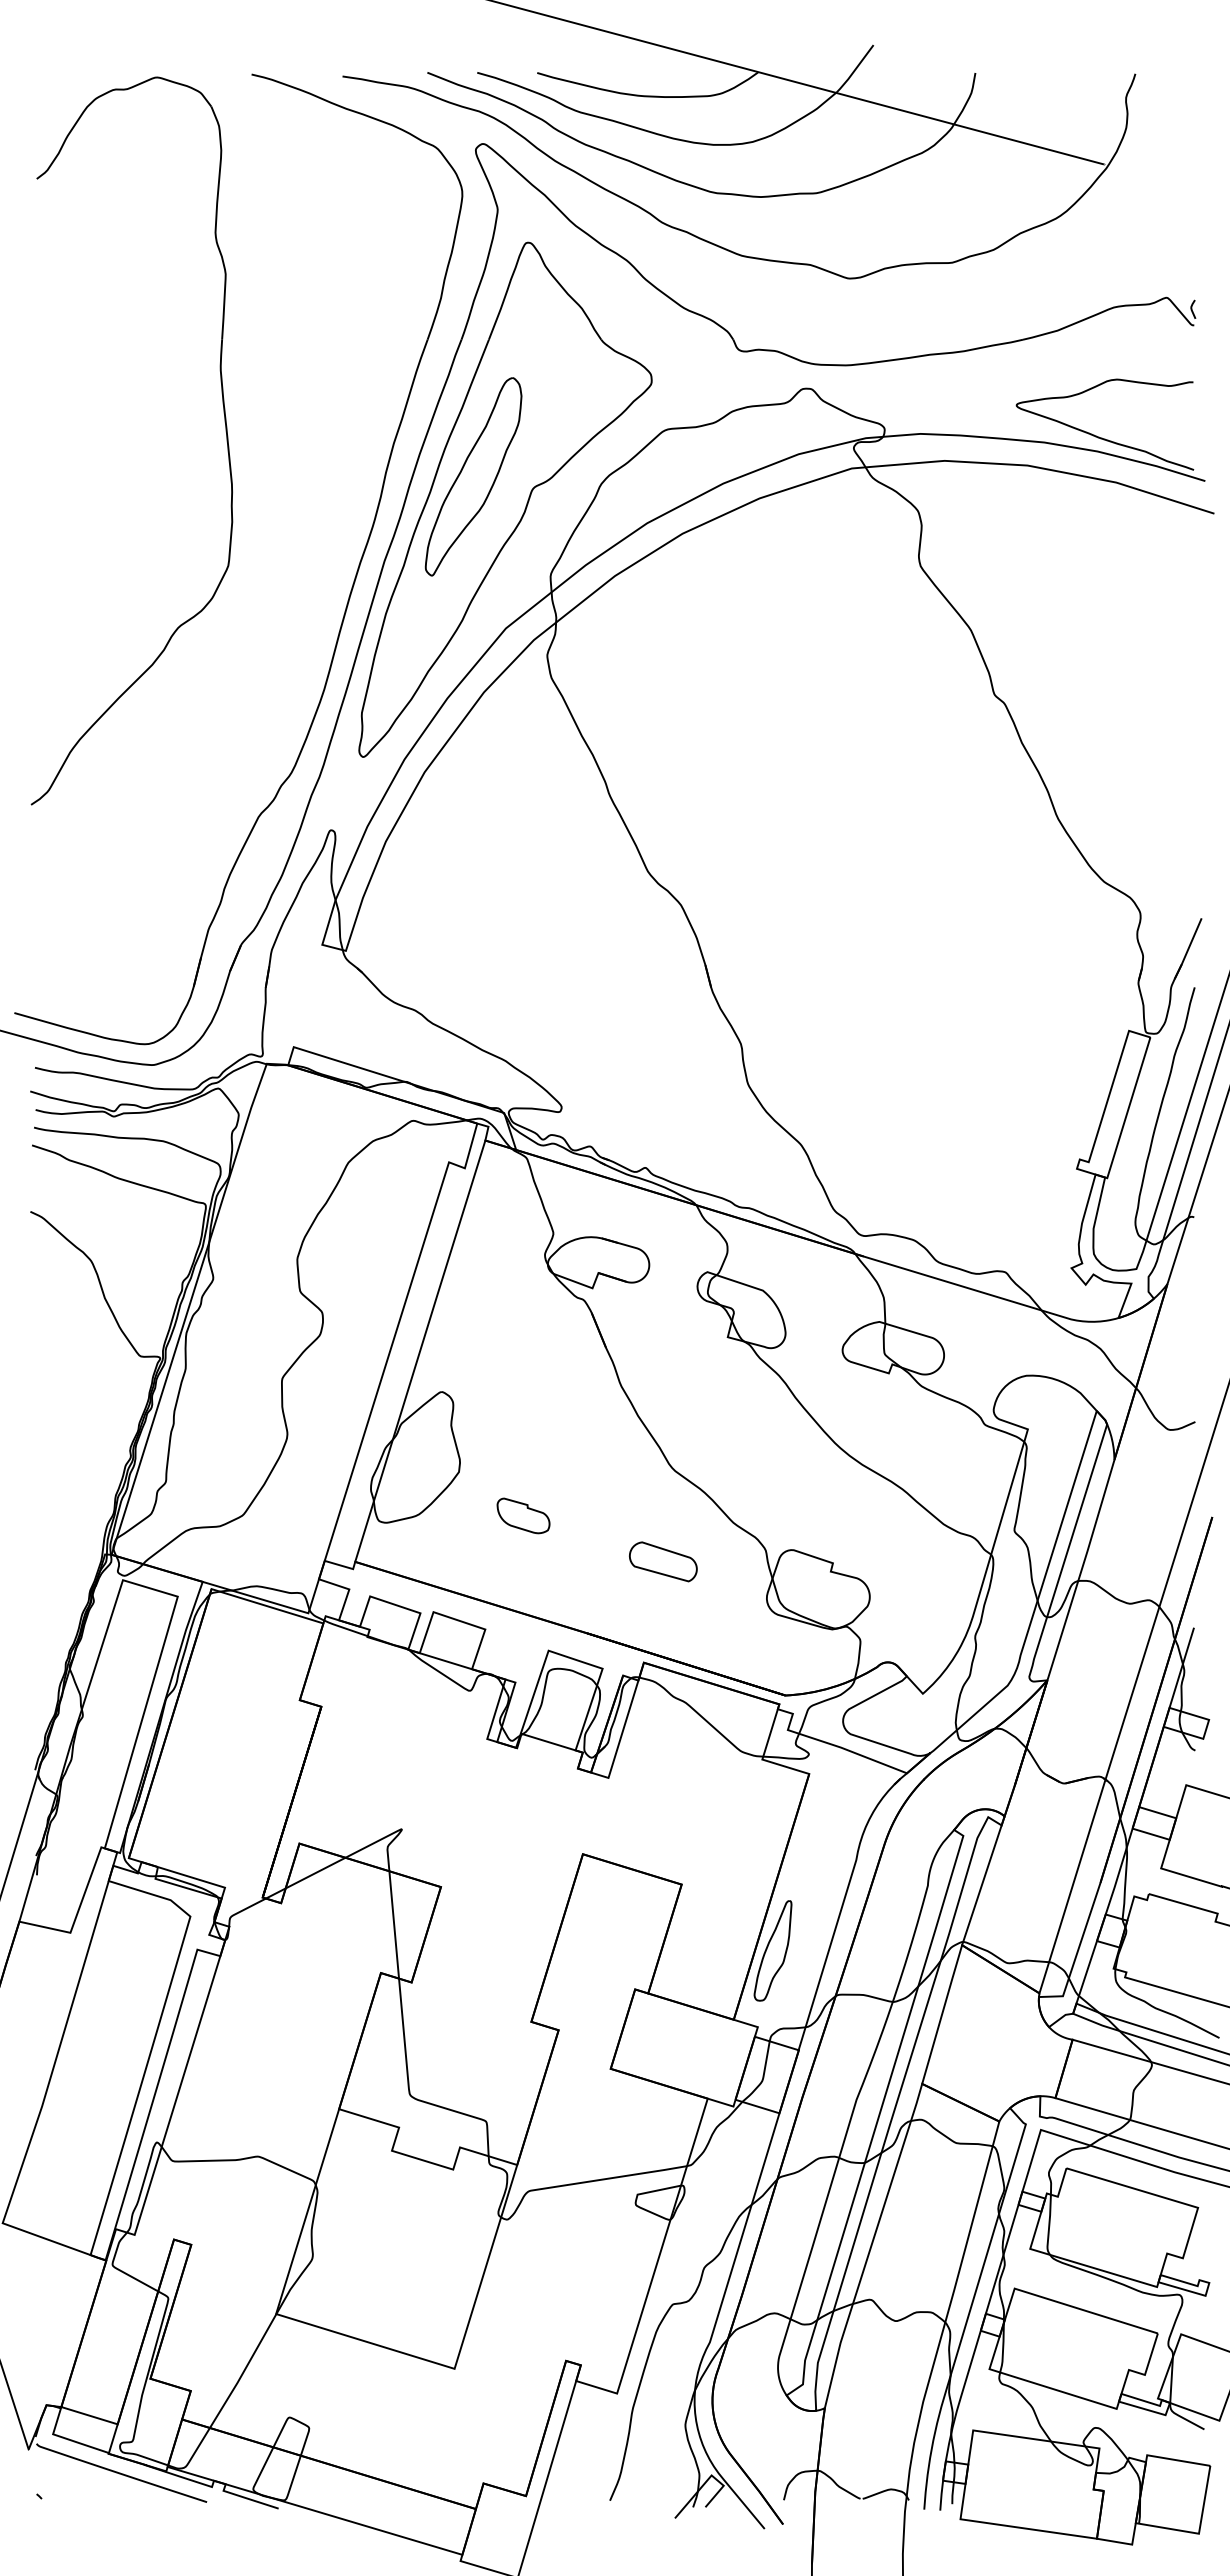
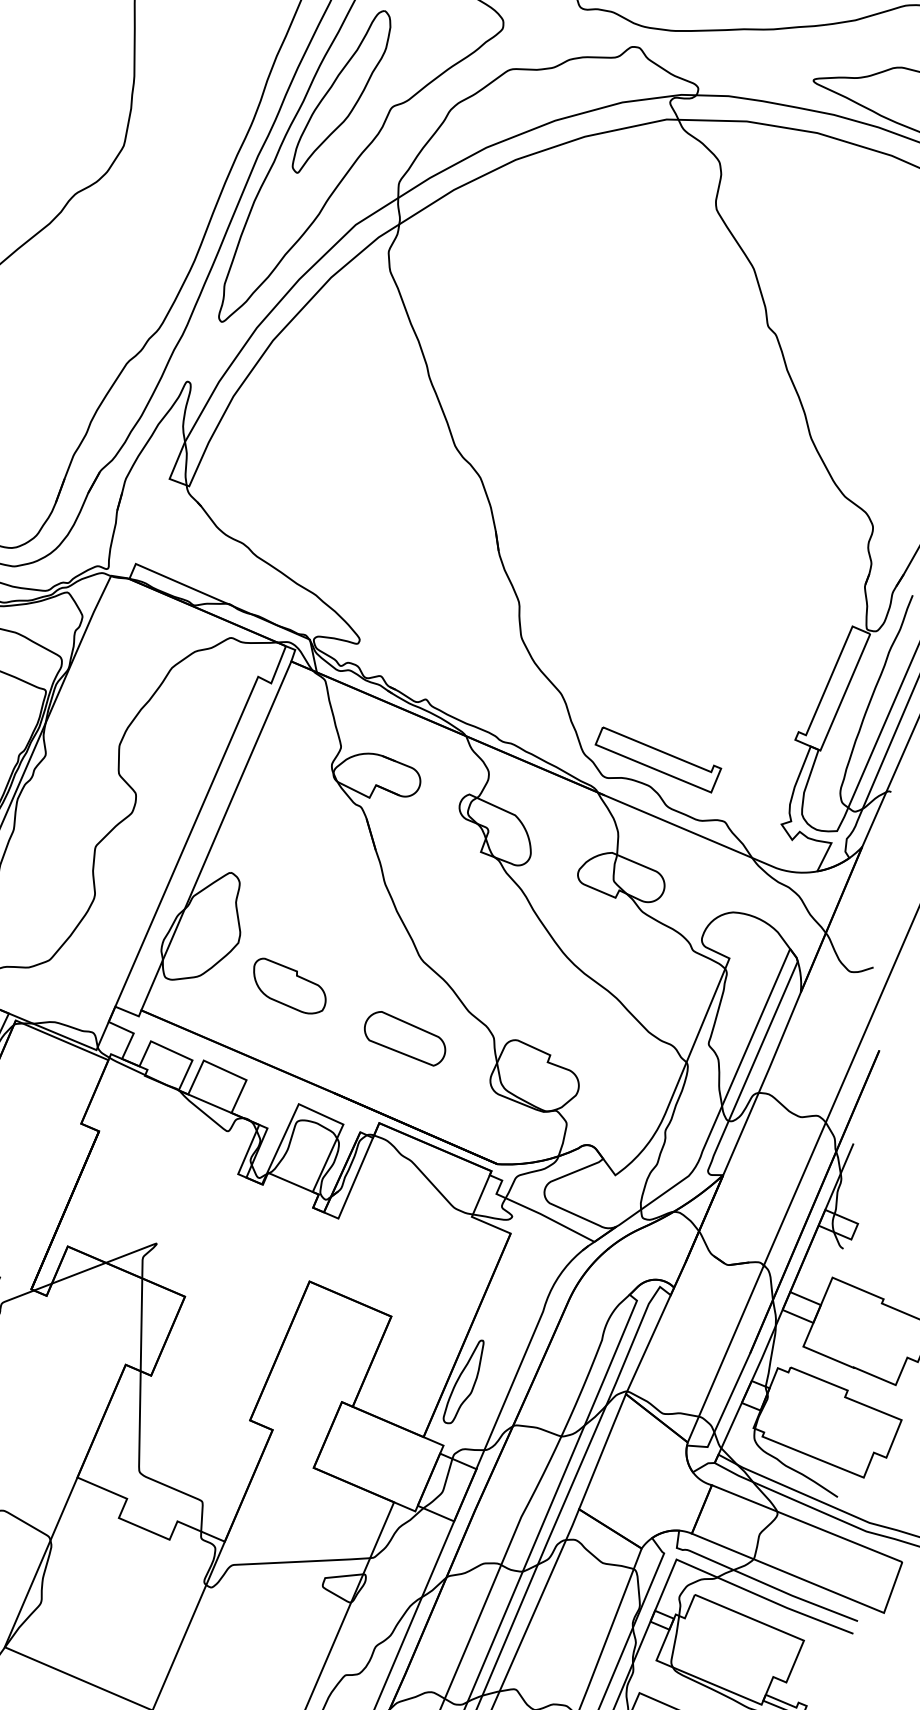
part: (920, 1208) -> (657, 759), added
part: (523, 1515) -> (289, 986), size x1.67
part: (663, 1561) -> (405, 1038), size x1.43

